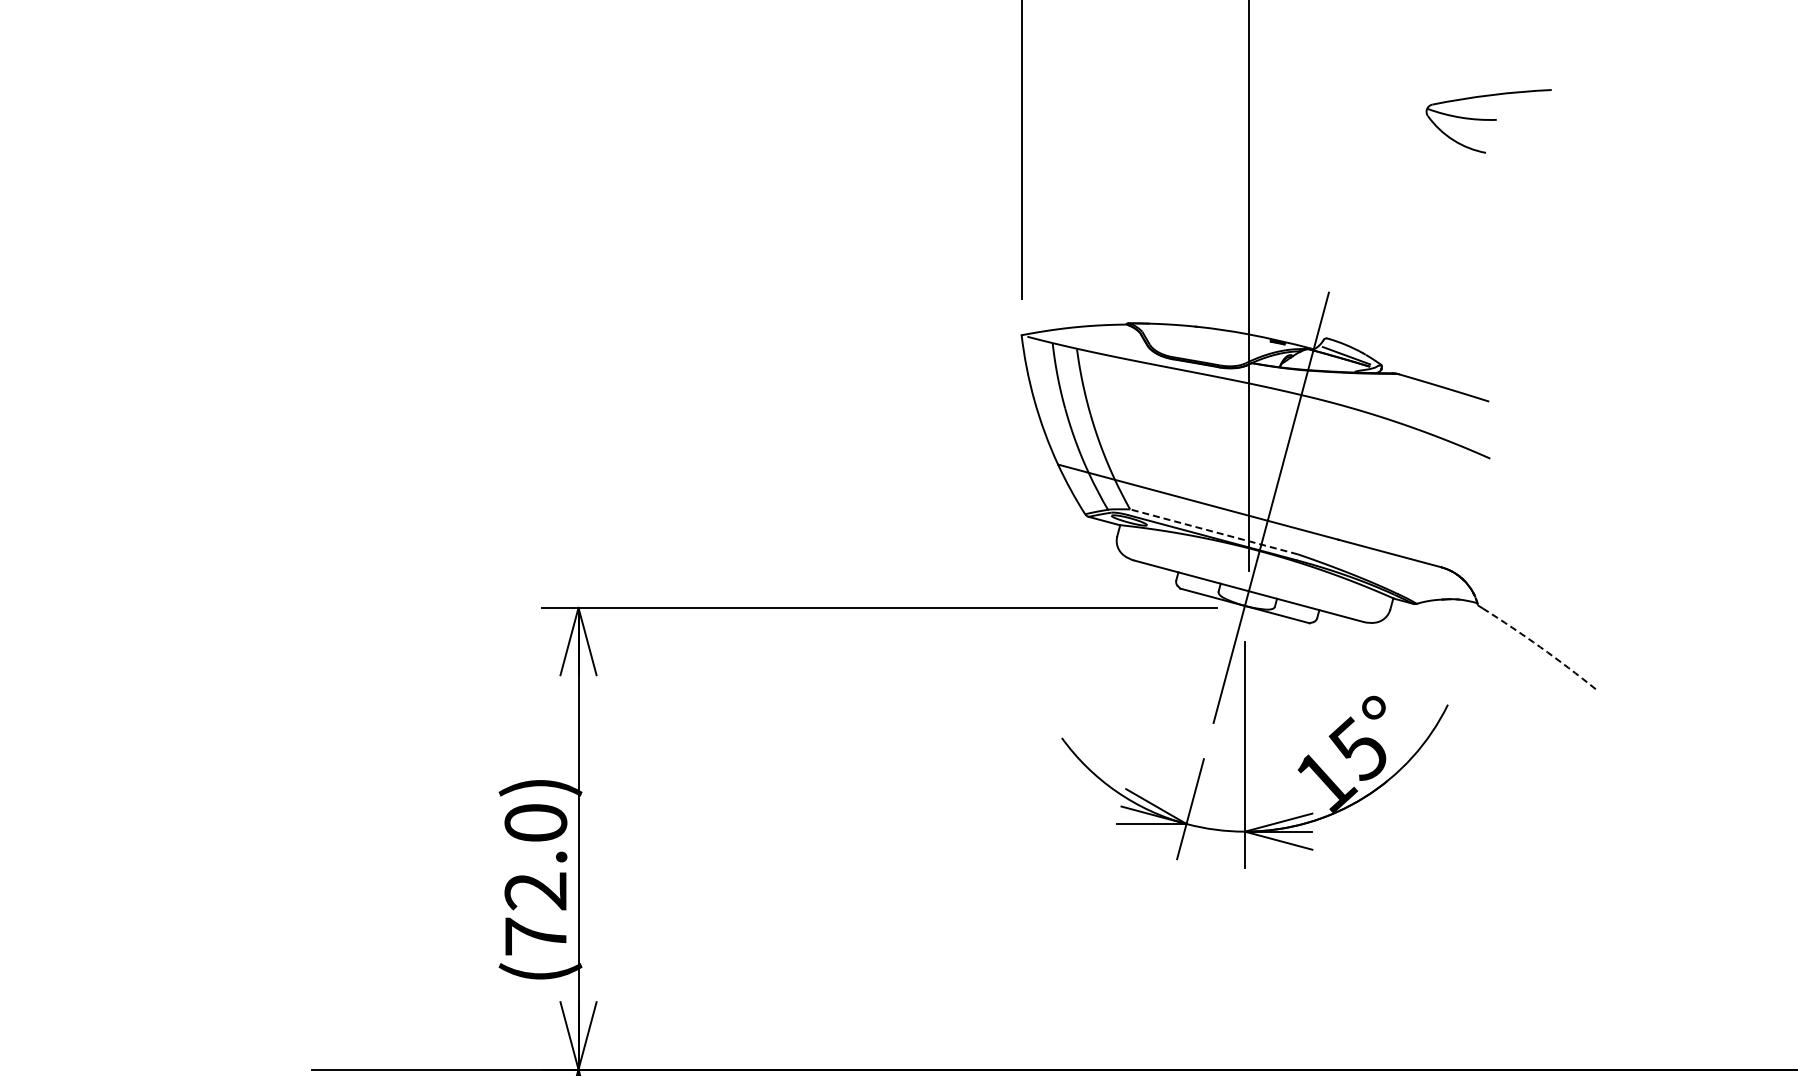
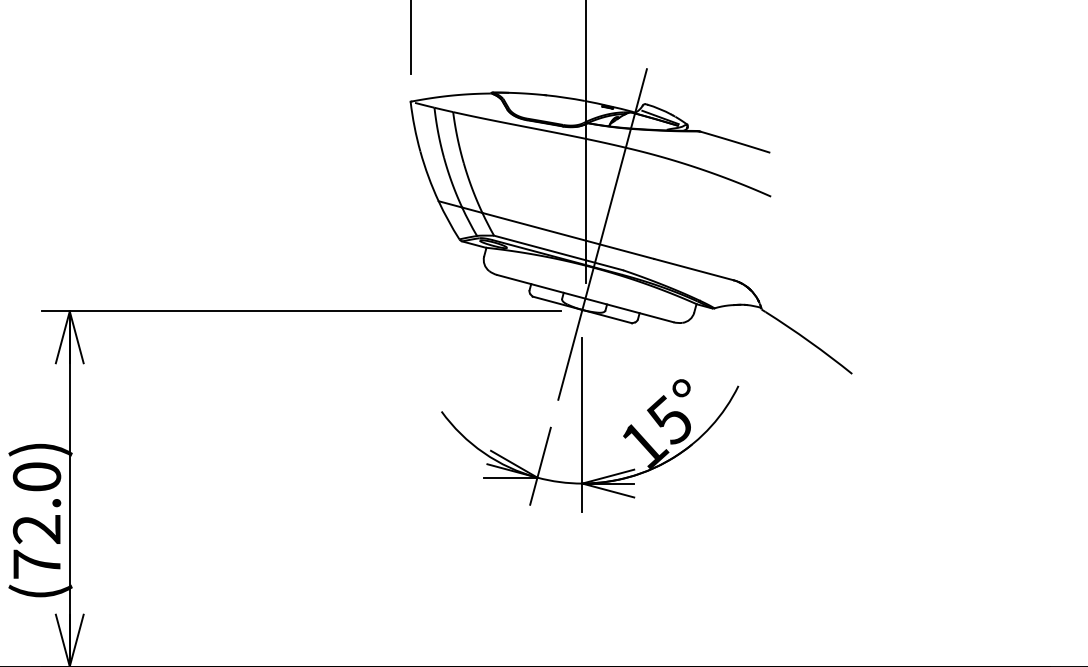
line: (1214, 531) -> (558, 252), dashed -> solid
arc: (1540, 647) -> (809, 341), dashed -> solid

